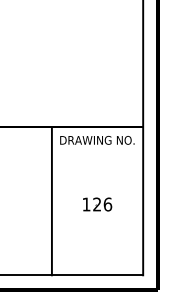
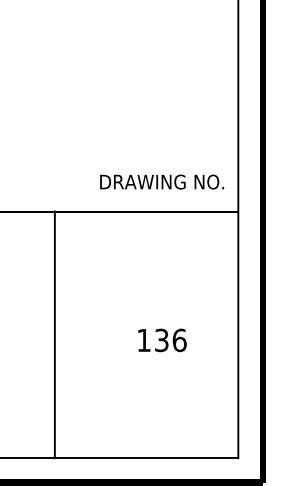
text: (97, 140) -> (162, 182), moved
line: (51, 201) -> (54, 335), moved
text: (97, 204) -> (162, 340), 126 -> 136

